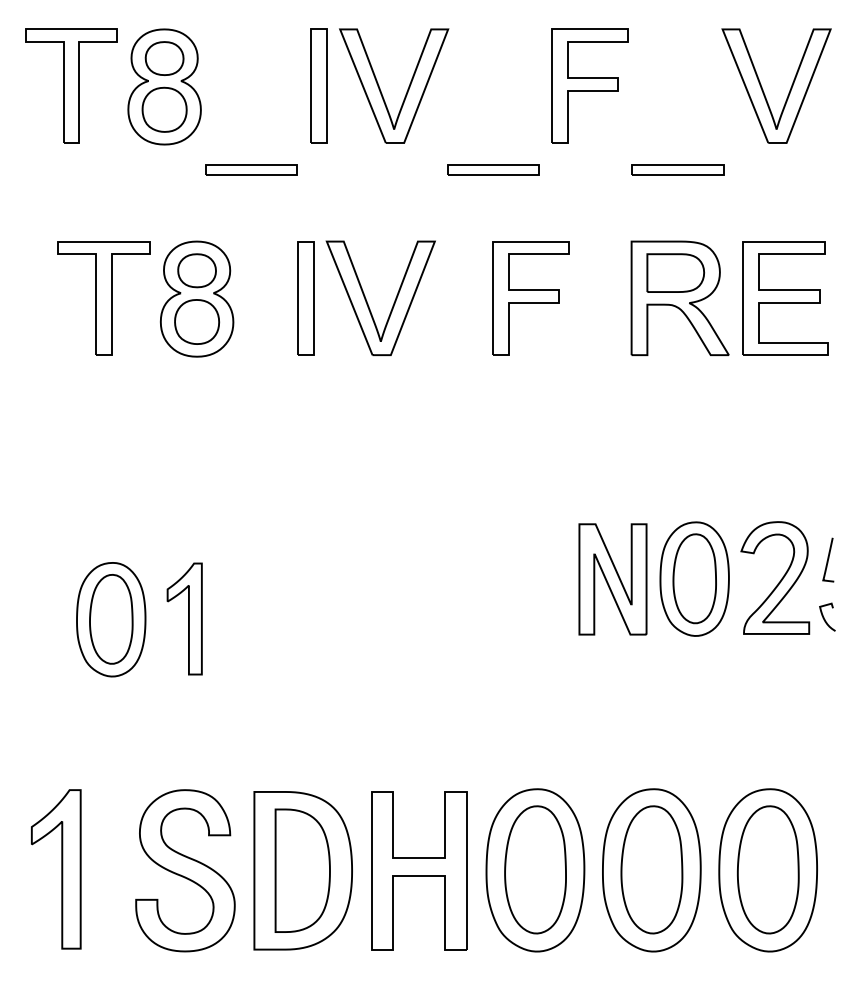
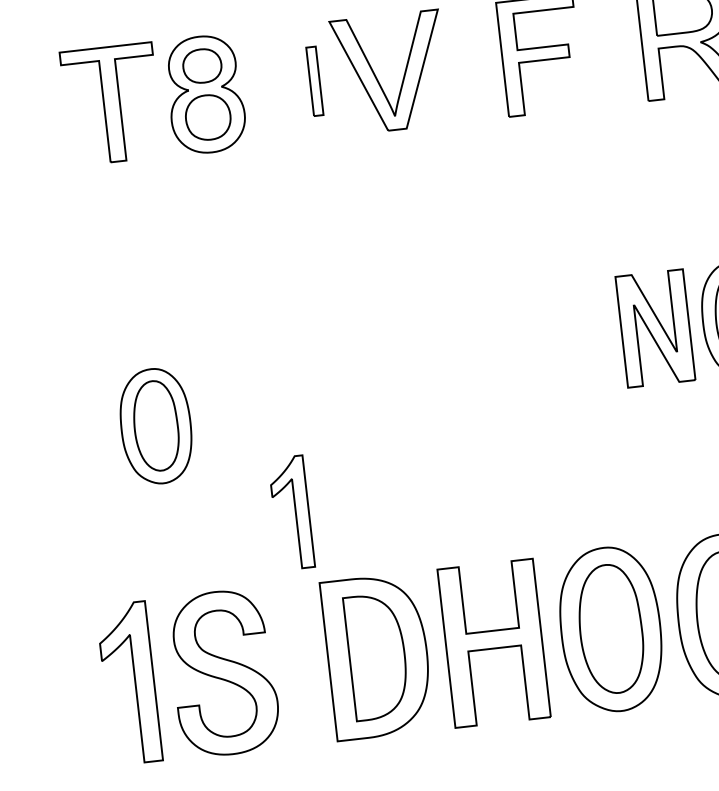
part: (305, 298) -> (314, 81), size x0.6
part: (184, 618) -> (291, 512), moved
part: (185, 870) -> (224, 672), moved

